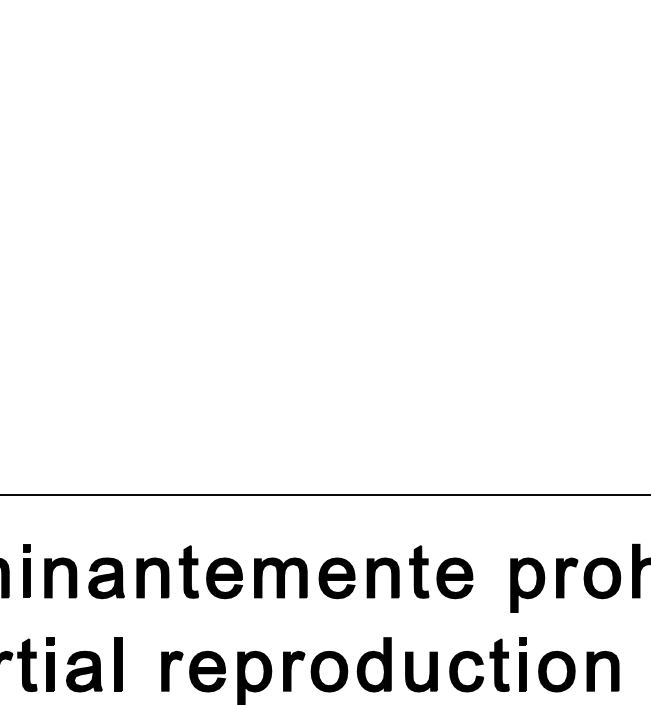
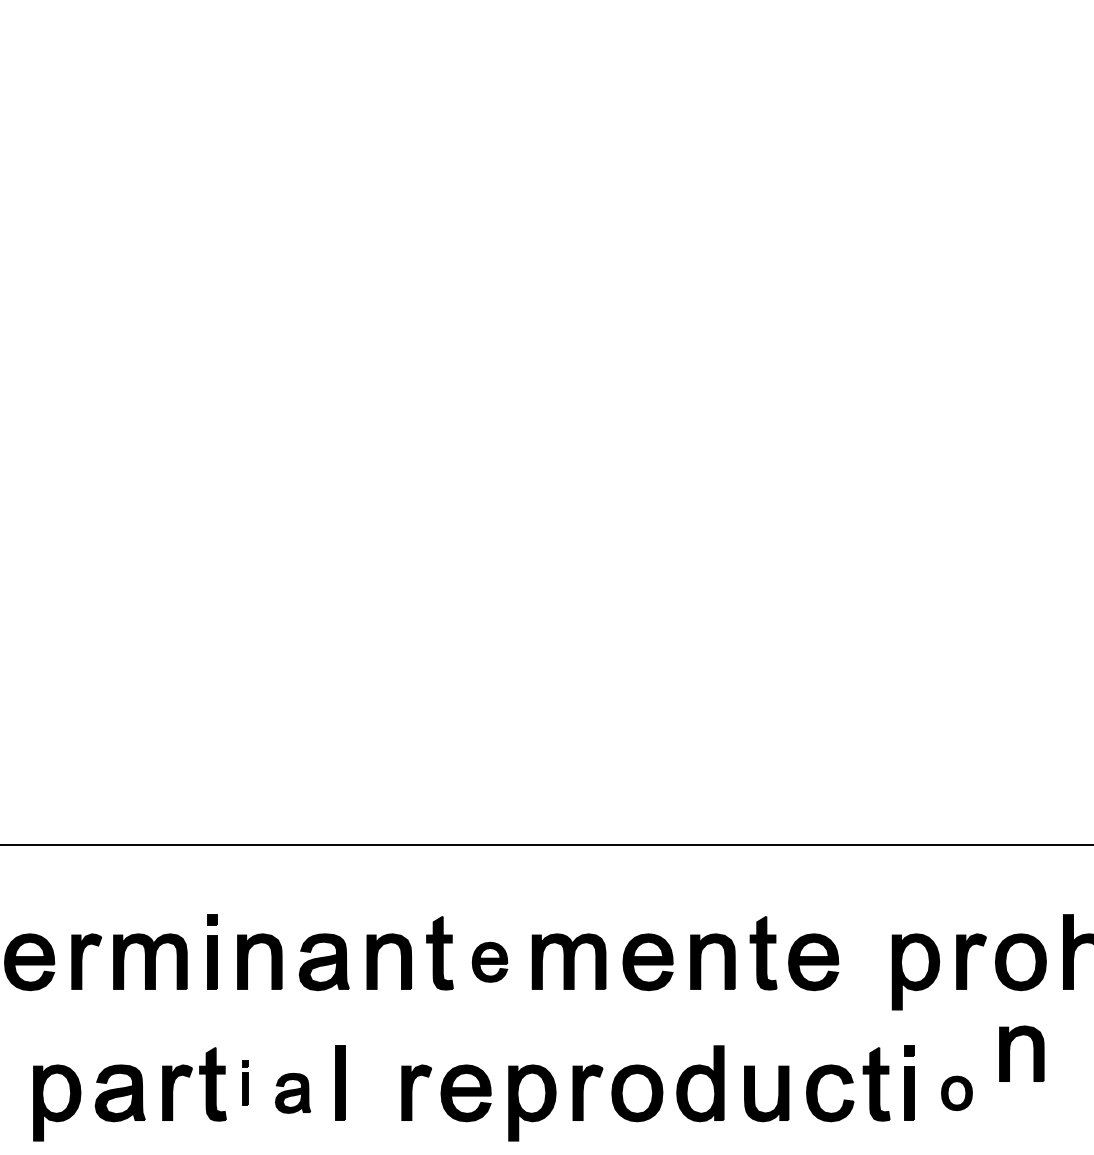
part: (224, 578) -> (489, 962), size x0.7
part: (50, 663) -> (245, 1082), size x0.6
part: (594, 668) -> (1010, 1050), moved
part: (83, 671) -> (292, 1093), size x0.7
part: (556, 671) -> (956, 1093), size x0.6

